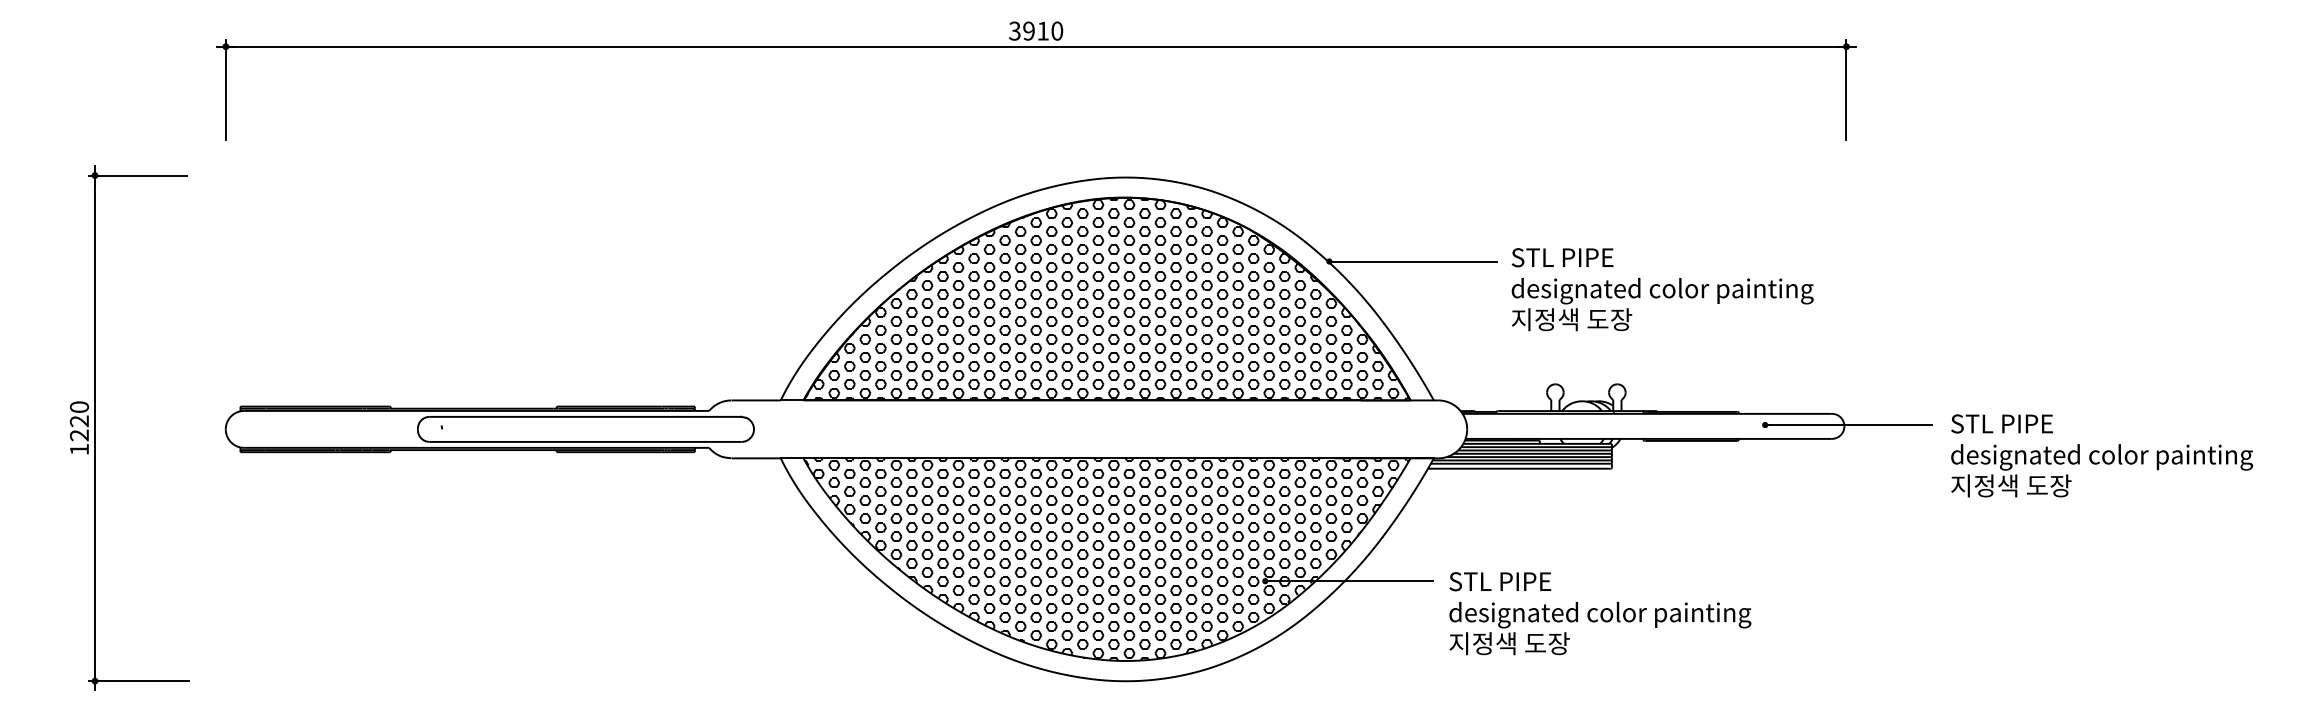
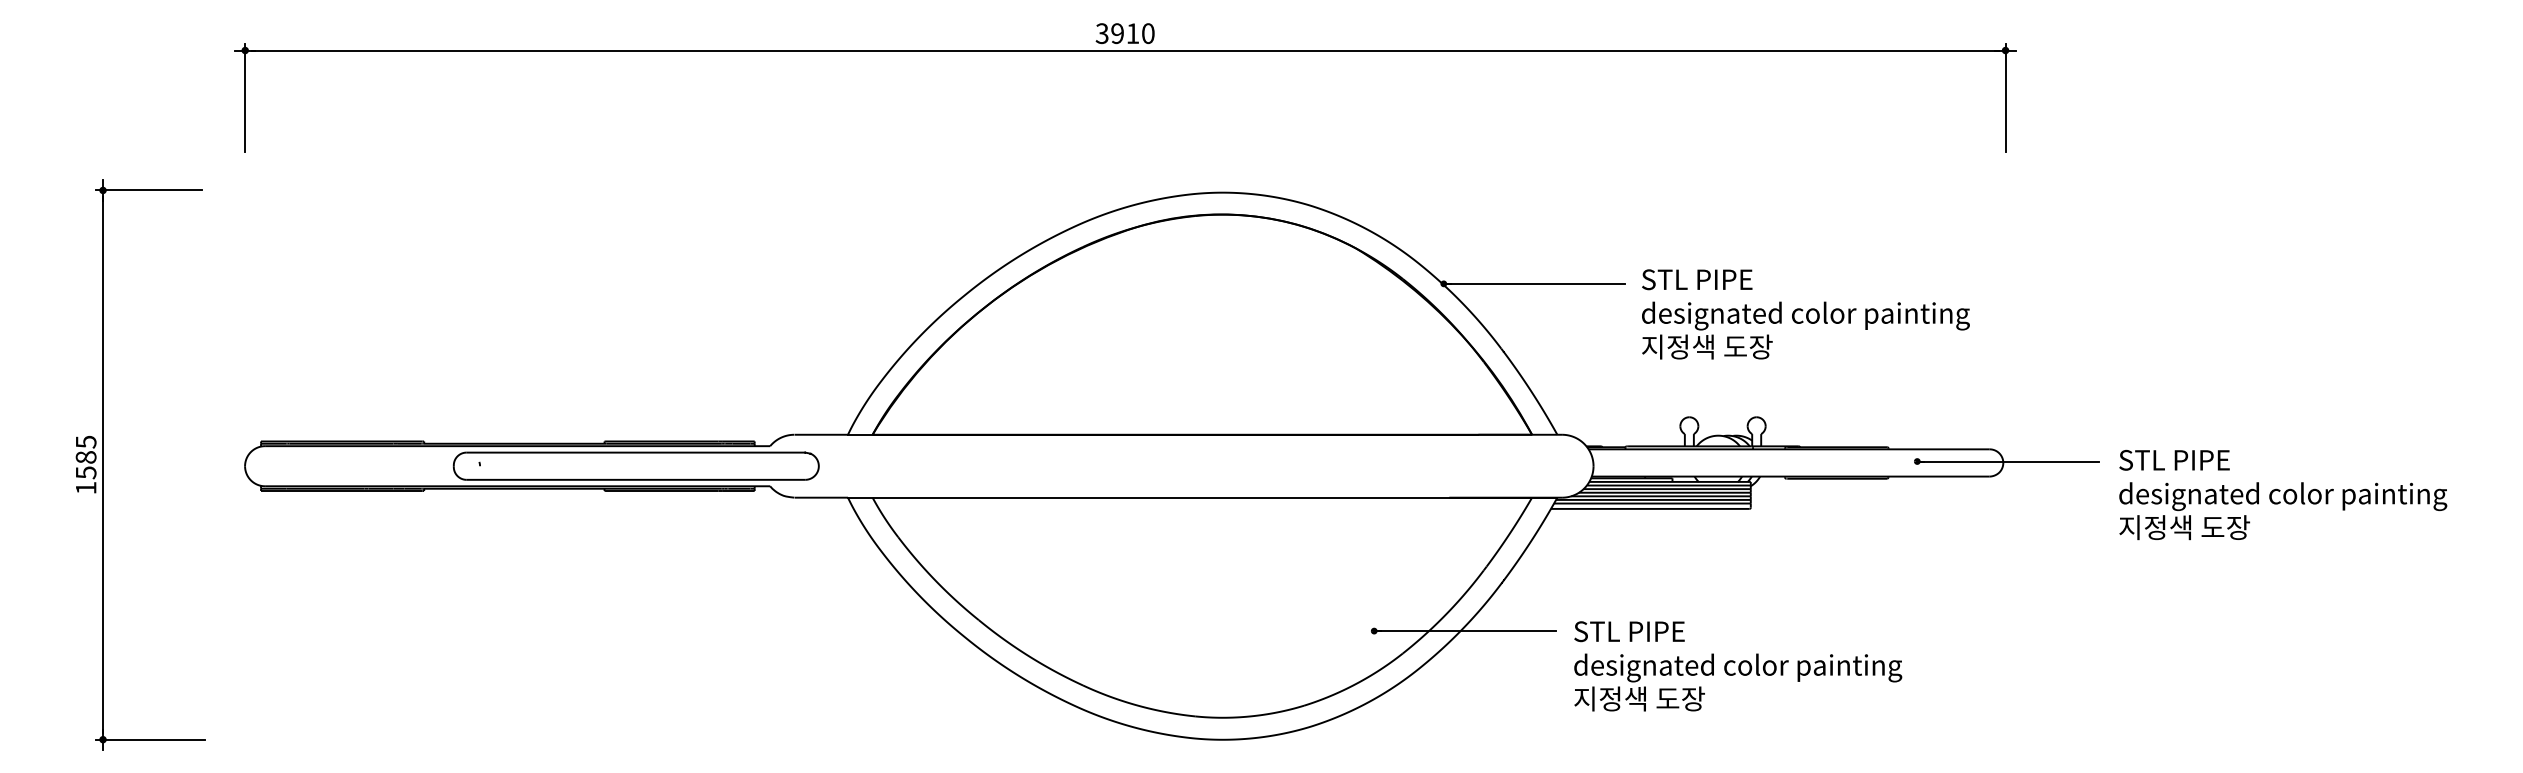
hatch: (1107, 298) -> (1202, 324), removed
text: (78, 421) -> (85, 457), 1220 -> 1585
hatch: (1107, 559) -> (1202, 607), removed

